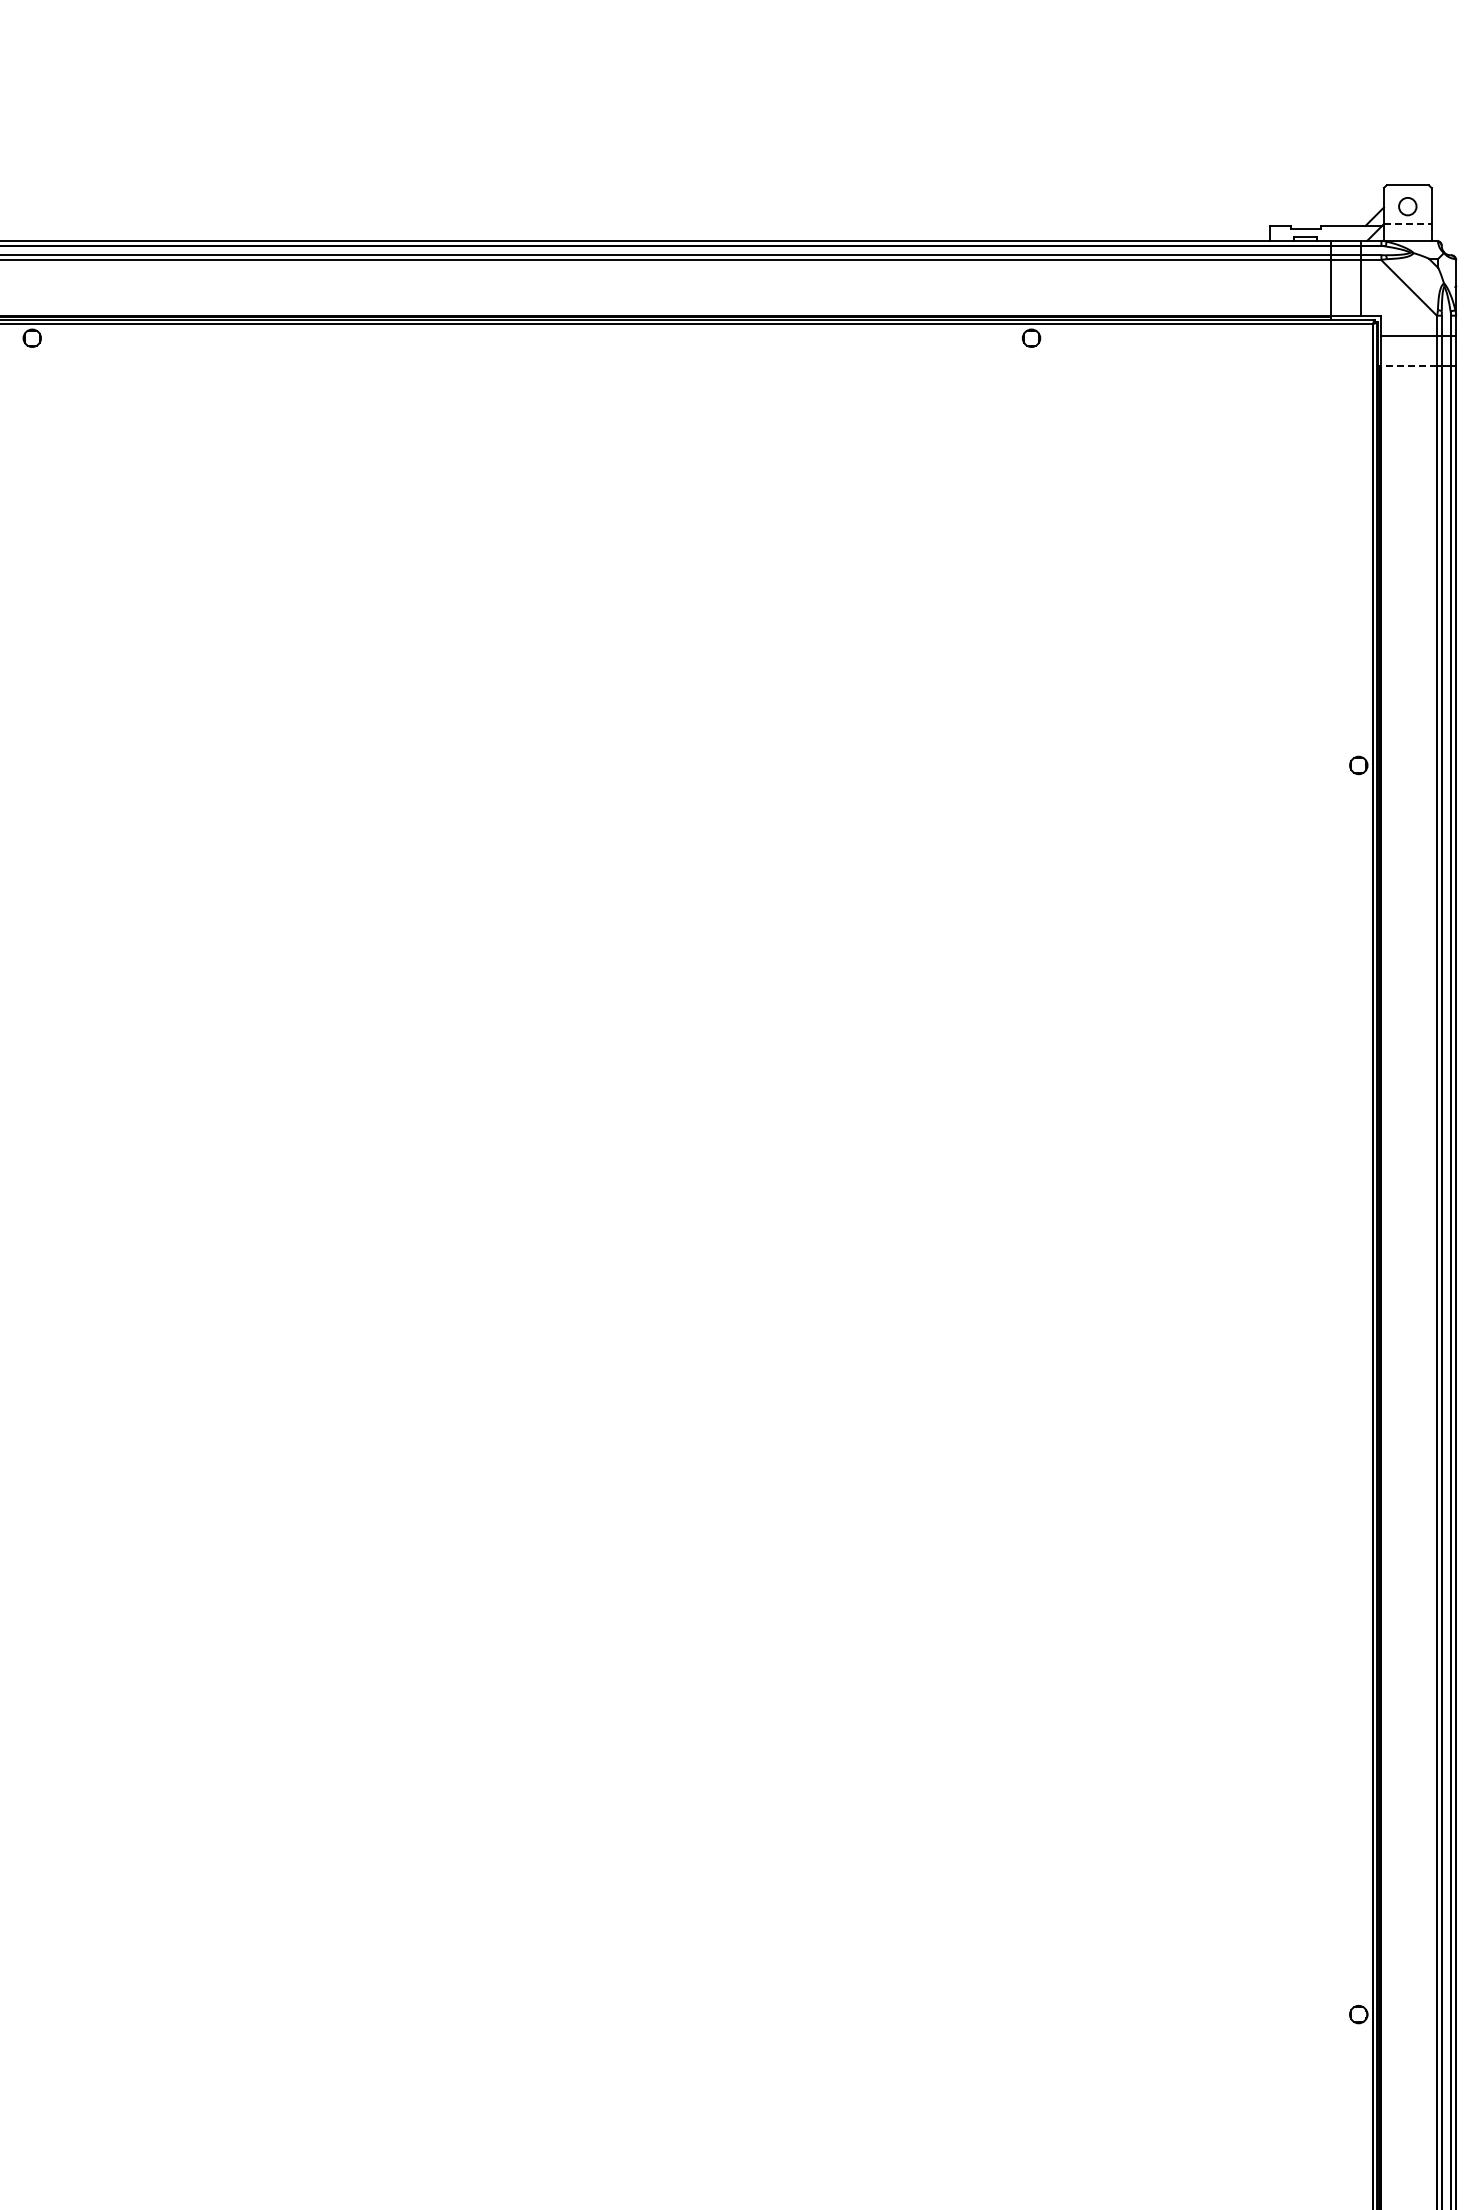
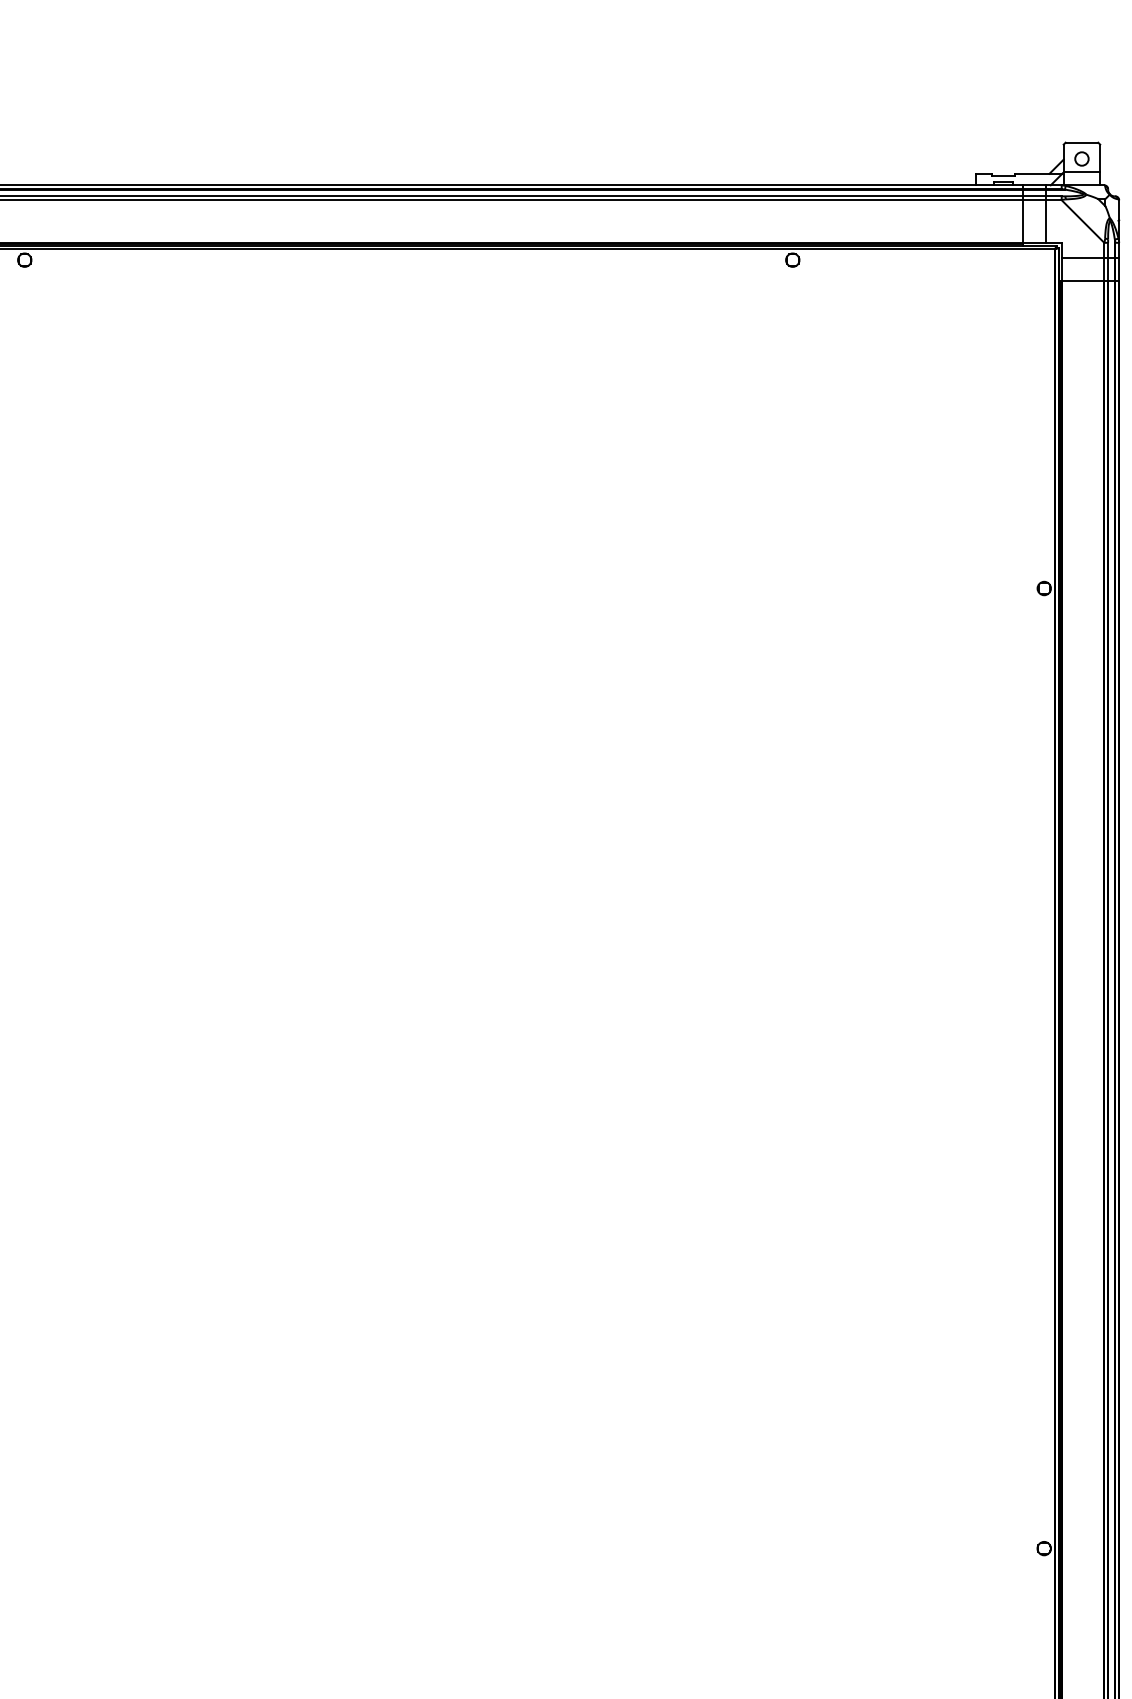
line: (1407, 224) -> (1081, 172), dashed -> solid
line: (1409, 365) -> (1083, 281), dashed -> solid

